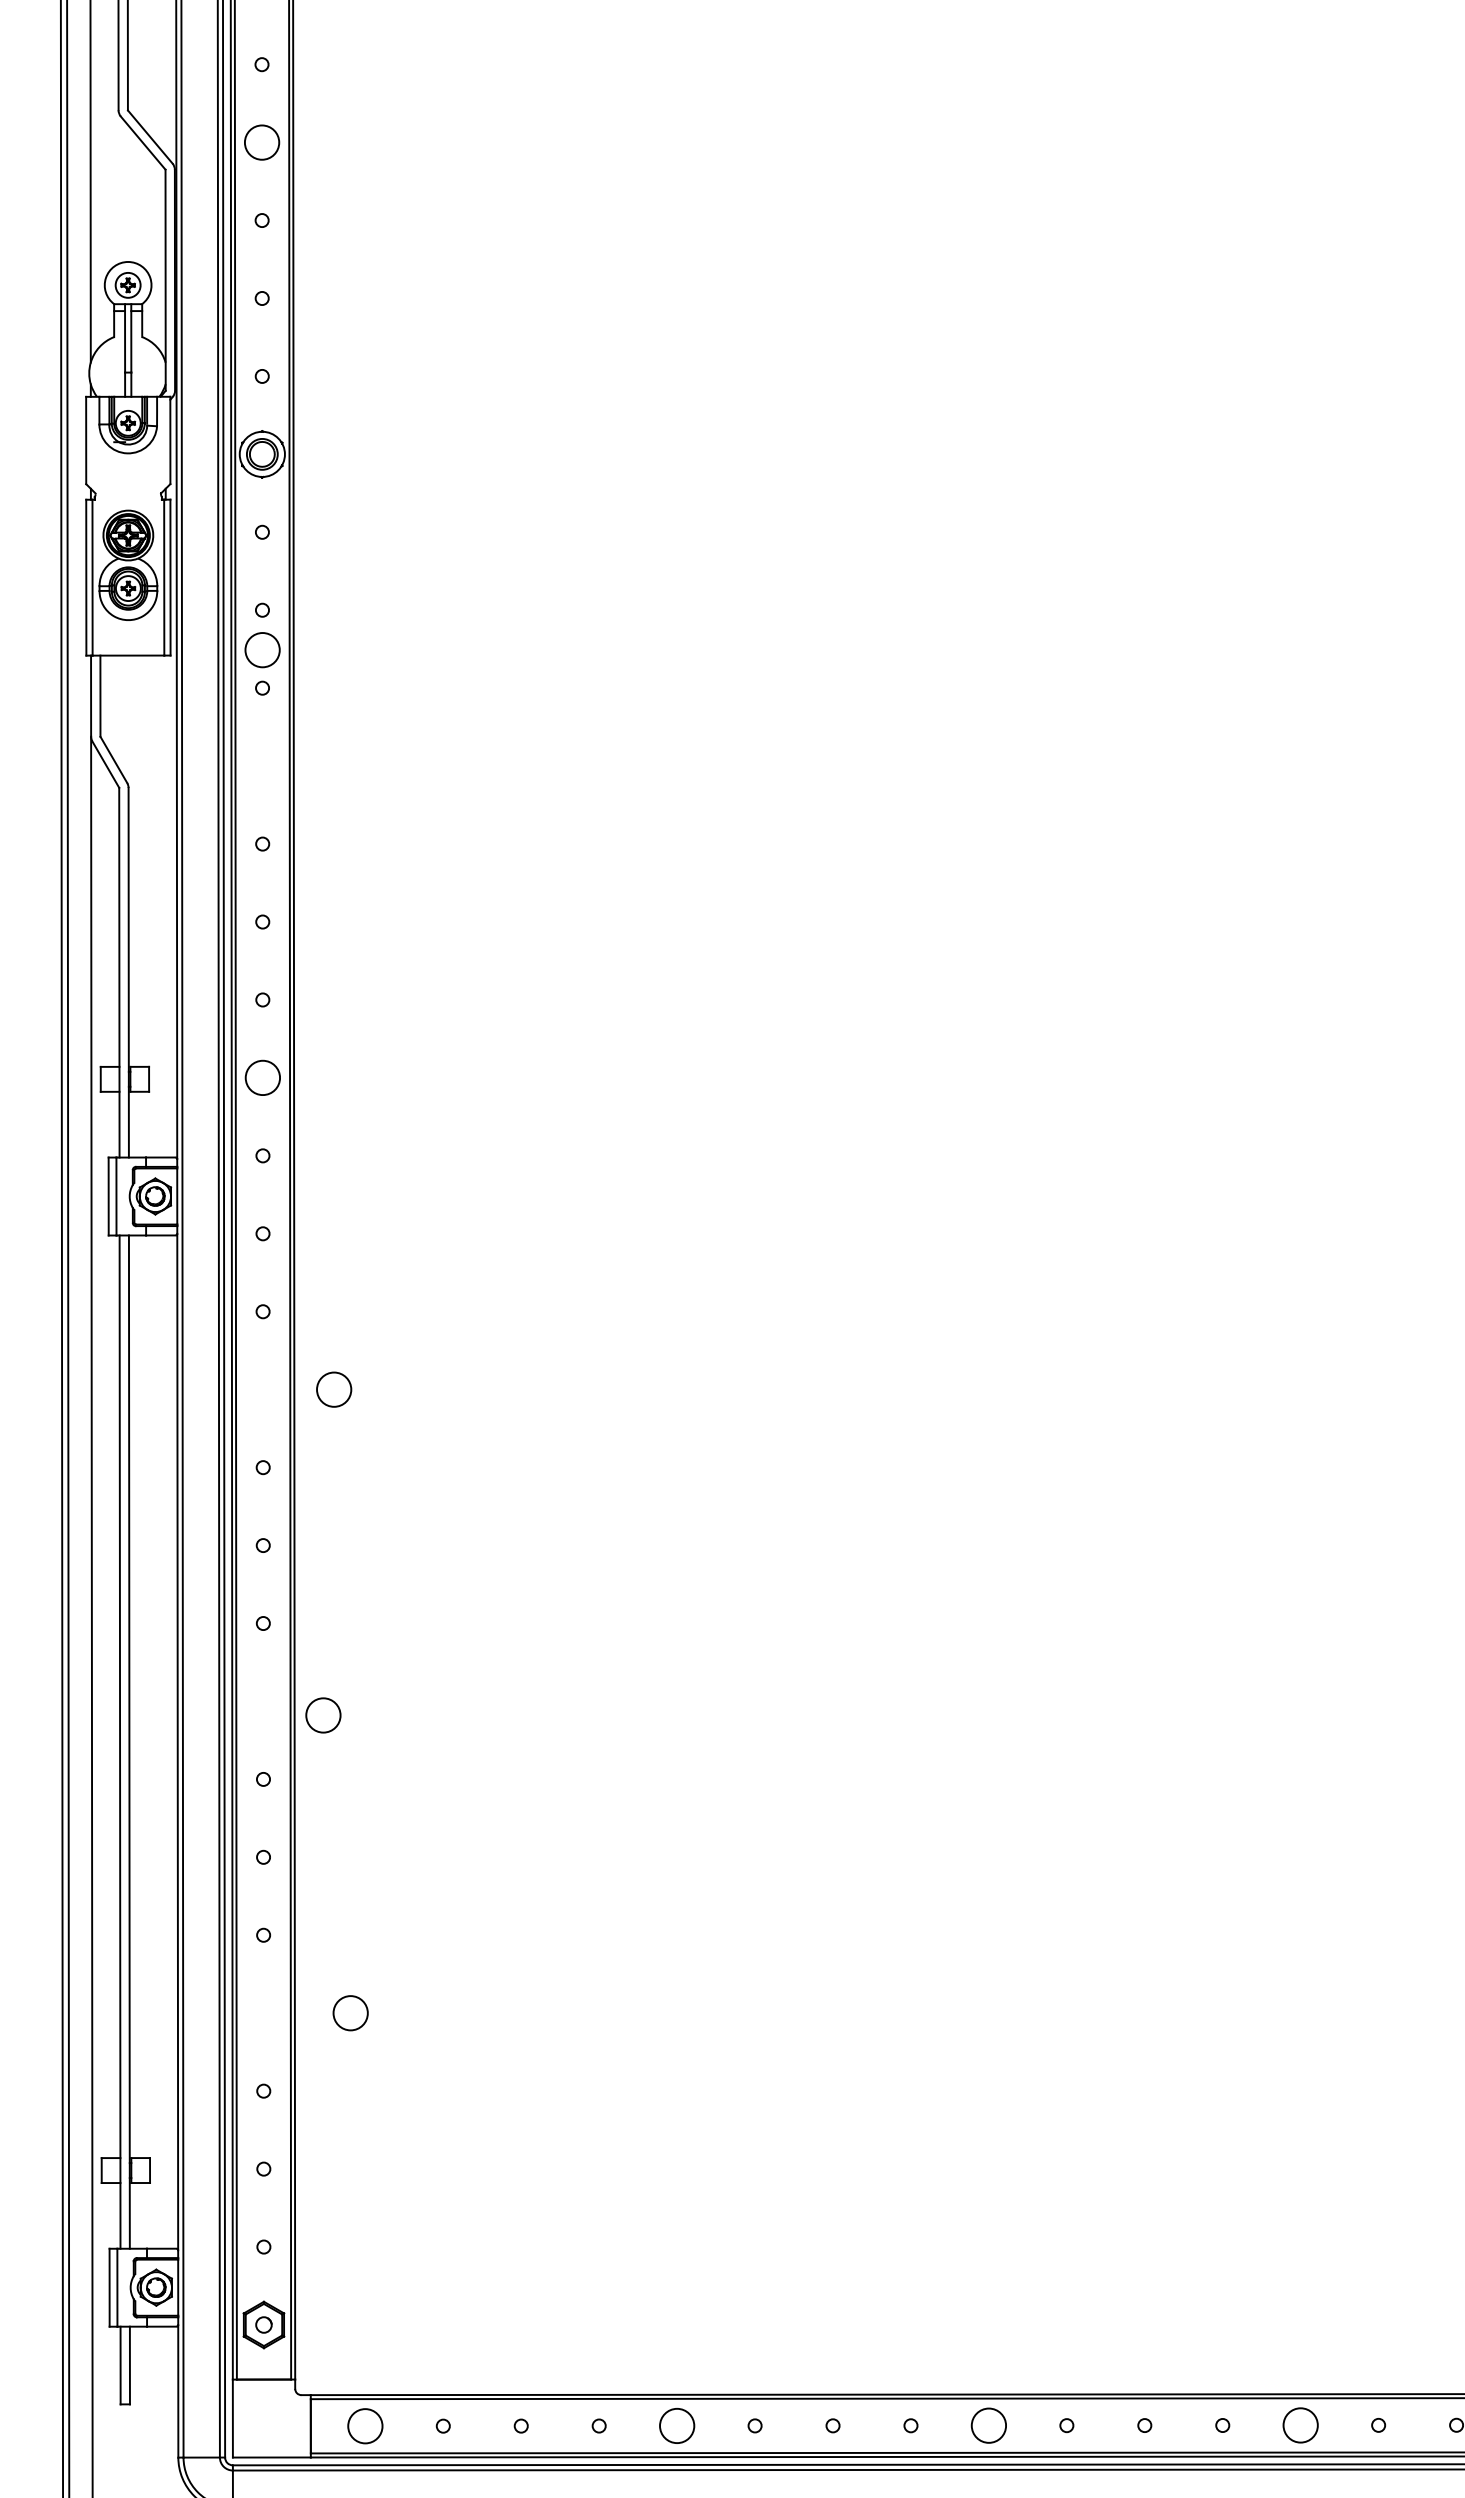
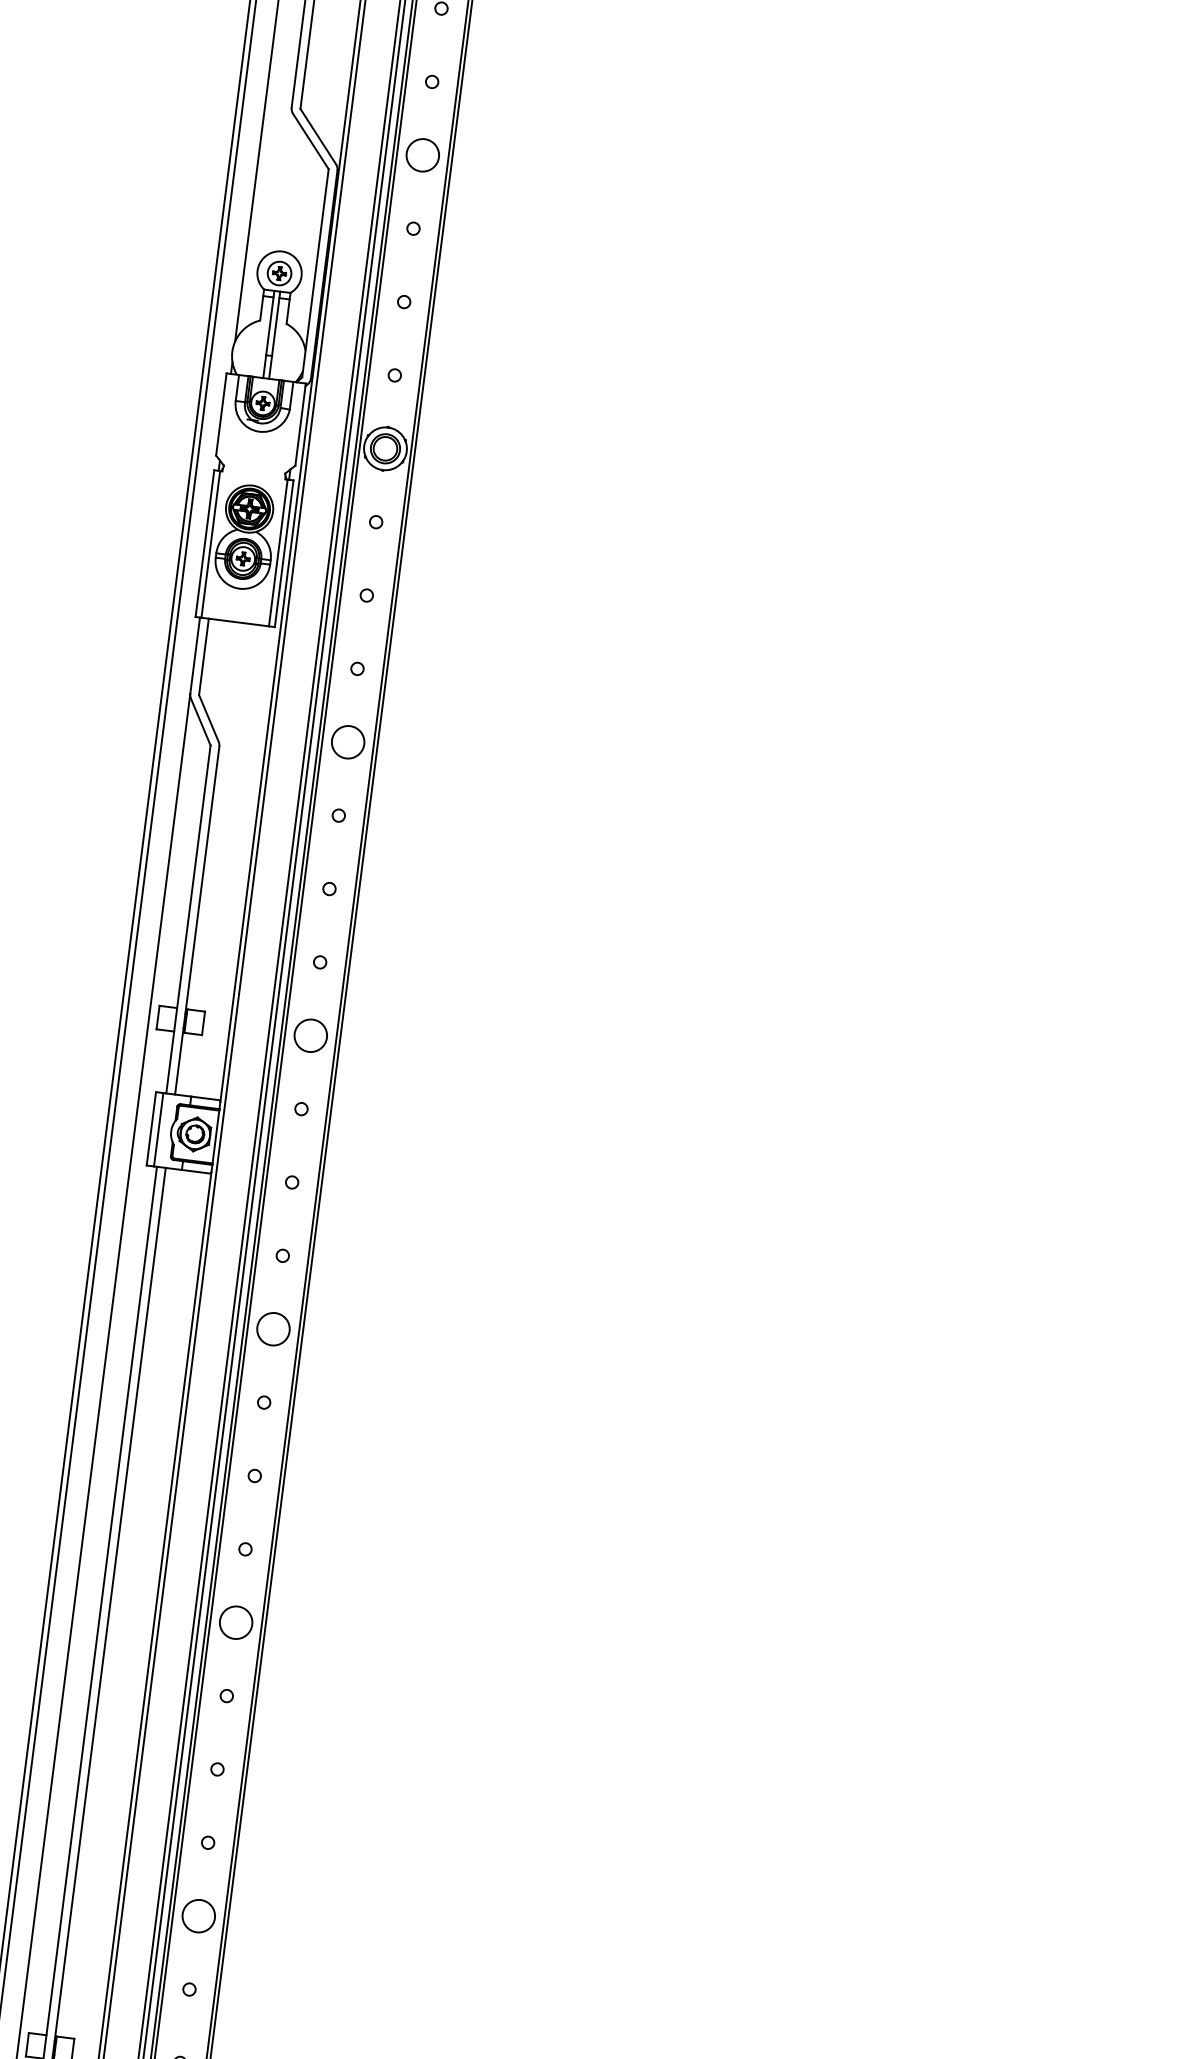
circle: (262, 650) -> (348, 742), moved
circle: (334, 1389) -> (273, 1329), moved
circle: (323, 1715) -> (236, 1622), moved
circle: (350, 2013) -> (198, 1916), moved

